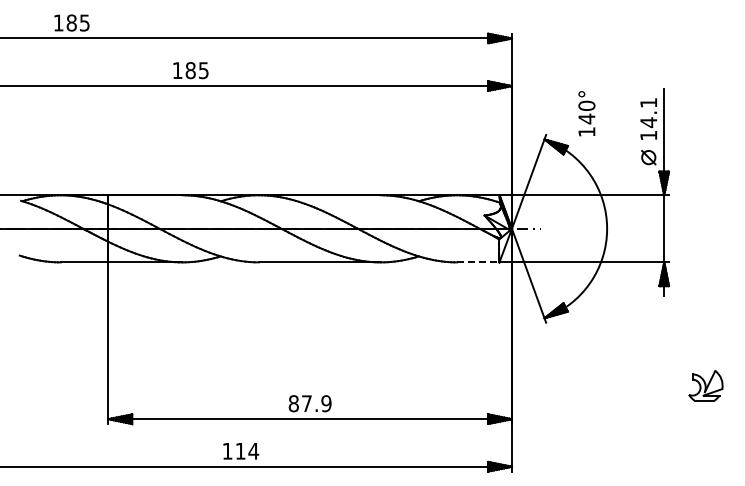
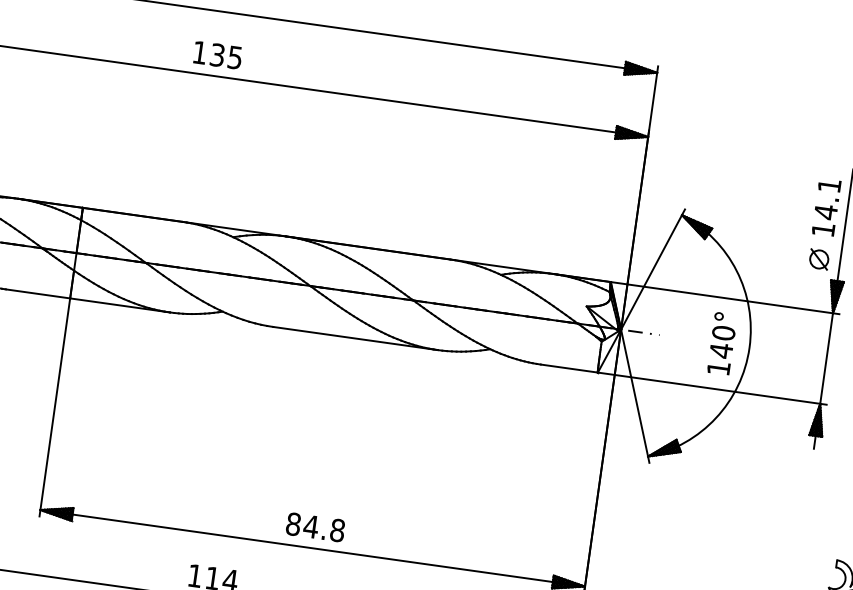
text: (190, 70) -> (217, 55), 185 -> 135
text: (586, 113) -> (721, 343), moved
line: (478, 262) -> (569, 368), dashed -> solid
text: (316, 403) -> (324, 528), 87.9 -> 84.8

